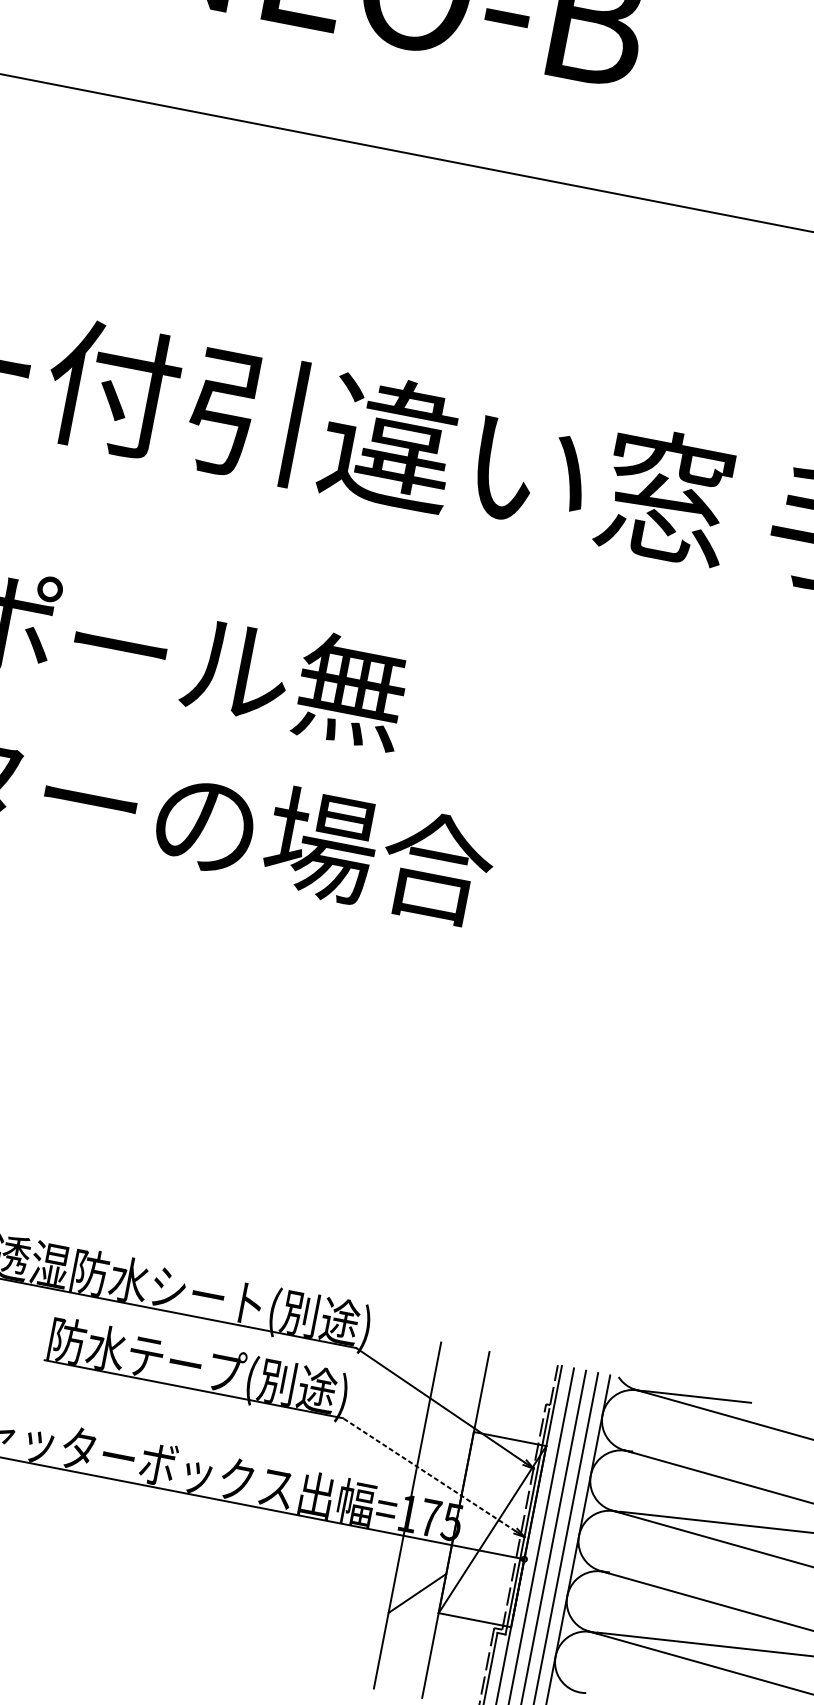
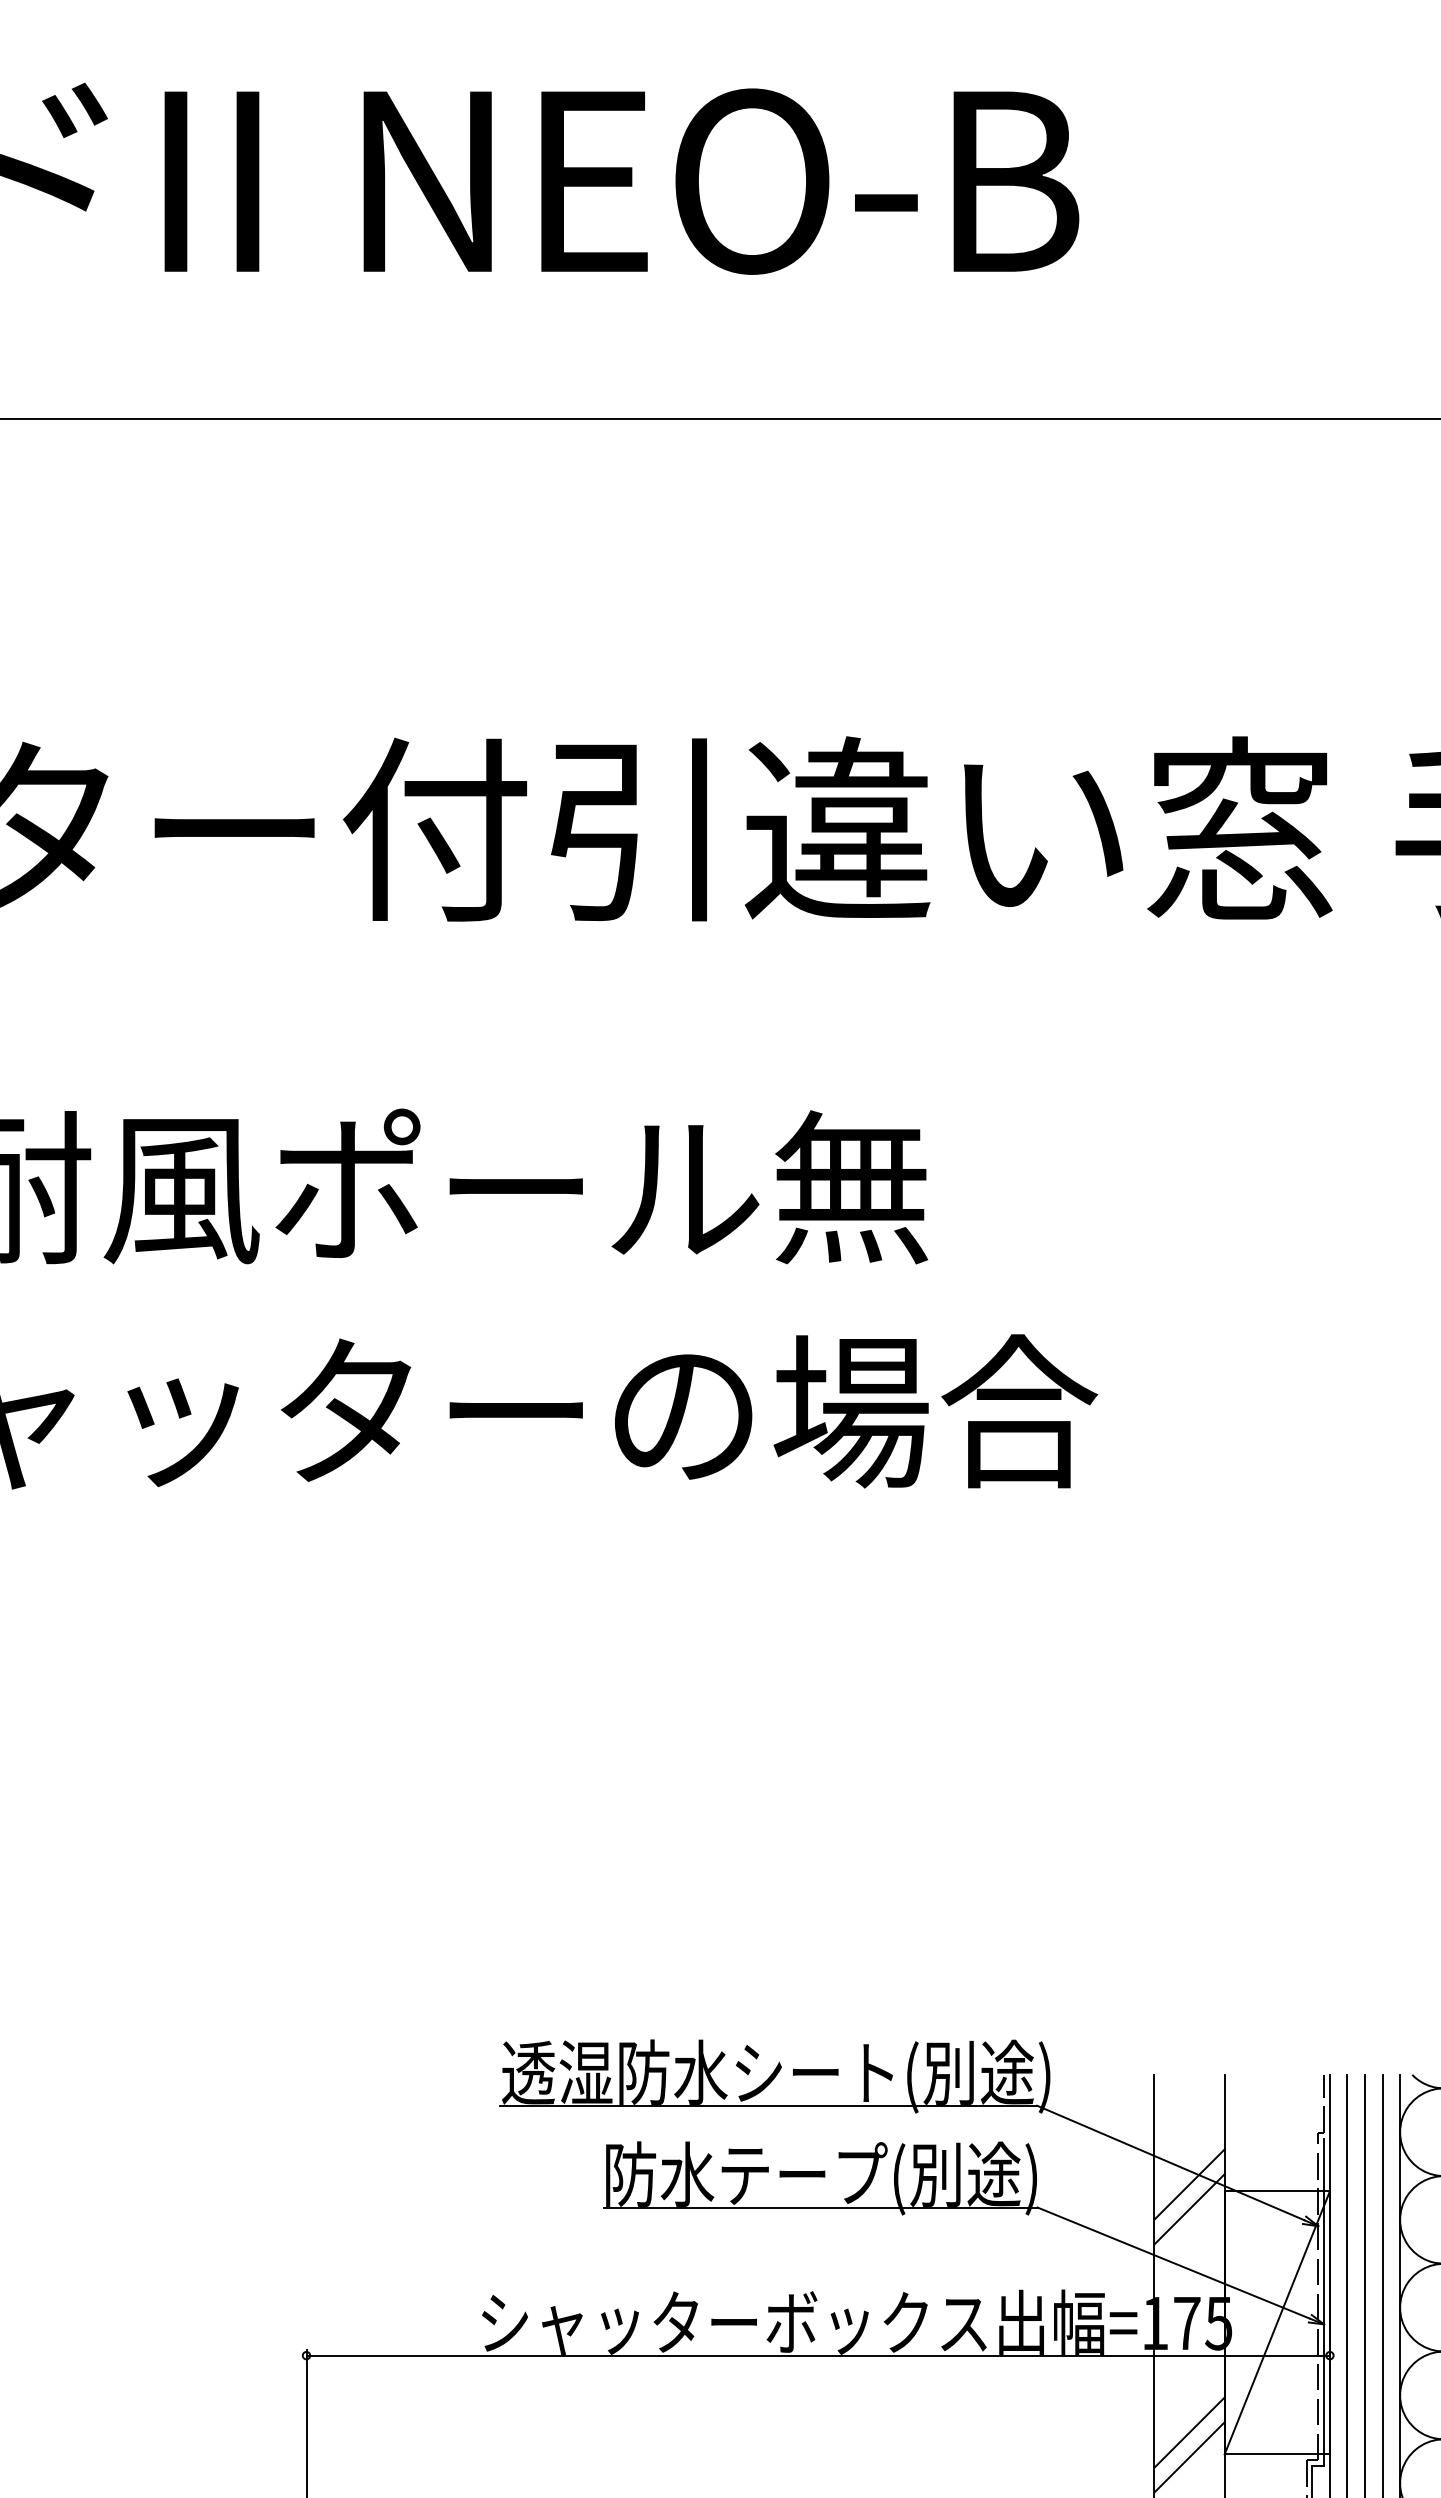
line: (450, 1422) -> (1189, 2184), added
line: (447, 1439) -> (1189, 2209), added
line: (429, 1474) -> (1173, 2262), dashed -> solid
line: (414, 1610) -> (1189, 2457), added

